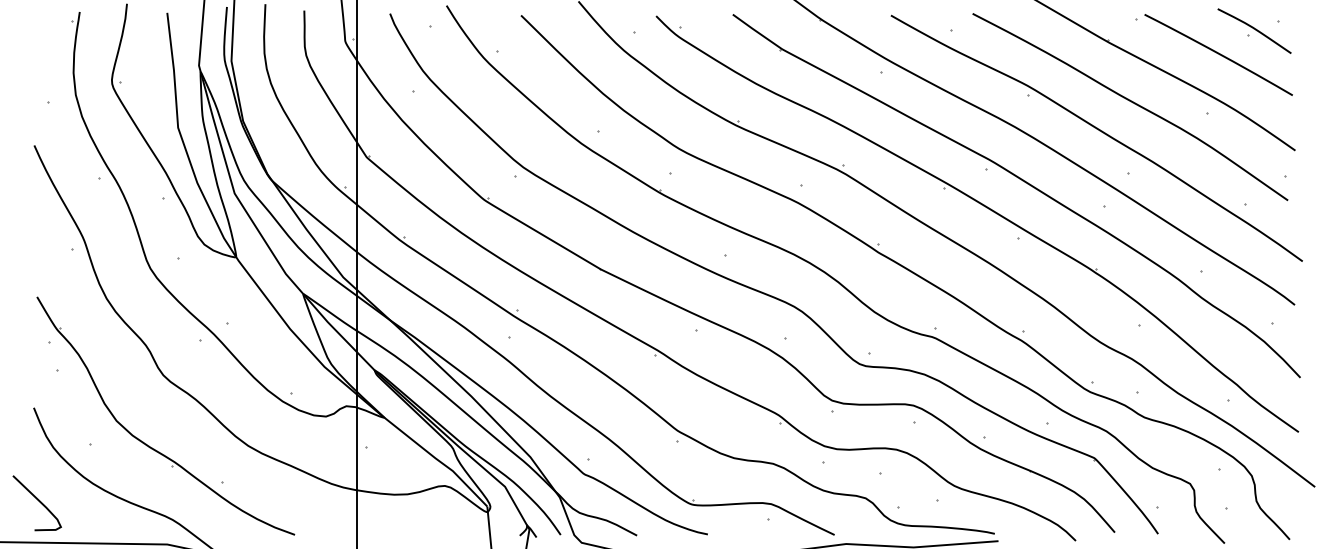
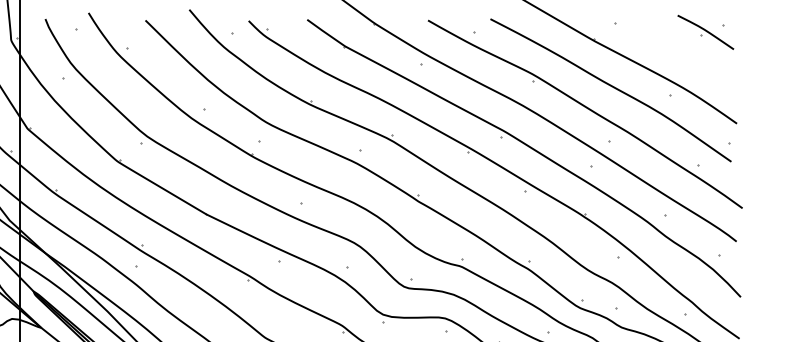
curve: (1218, 54) -> (678, 50), removed

